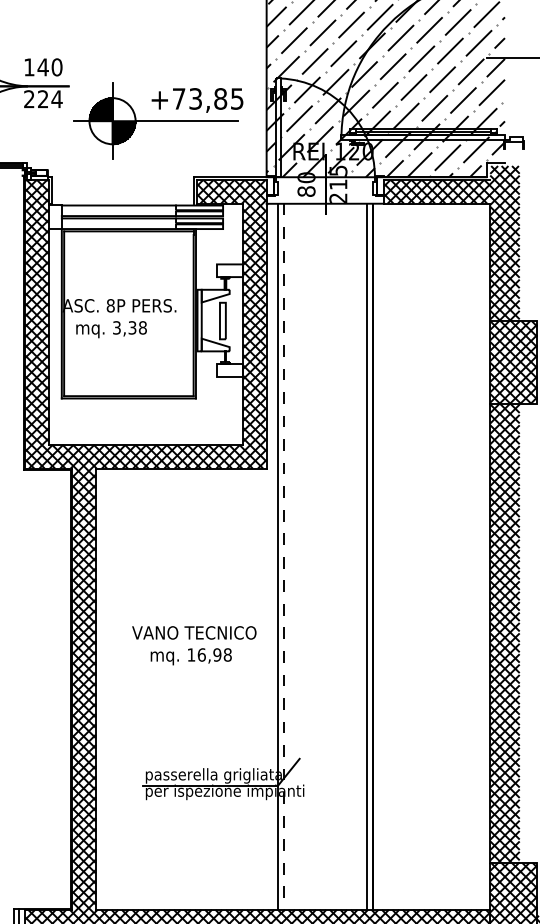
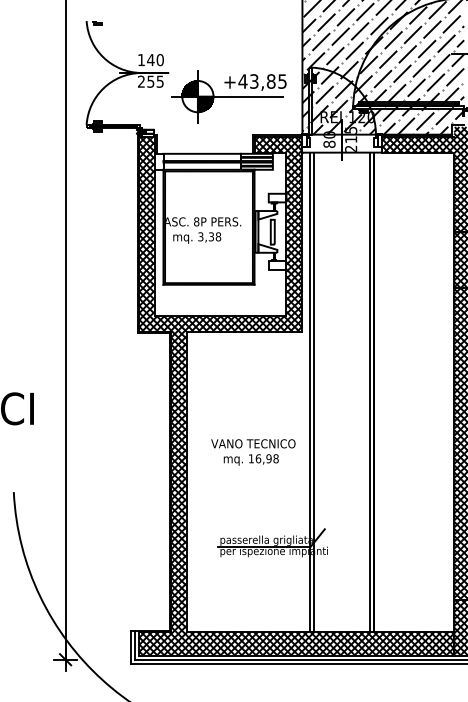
text: (50, 98) -> (155, 81), 224 -> 255
text: (178, 98) -> (242, 81), +73,85 -> +43,85
line: (284, 557) -> (314, 392), dashed -> solid

